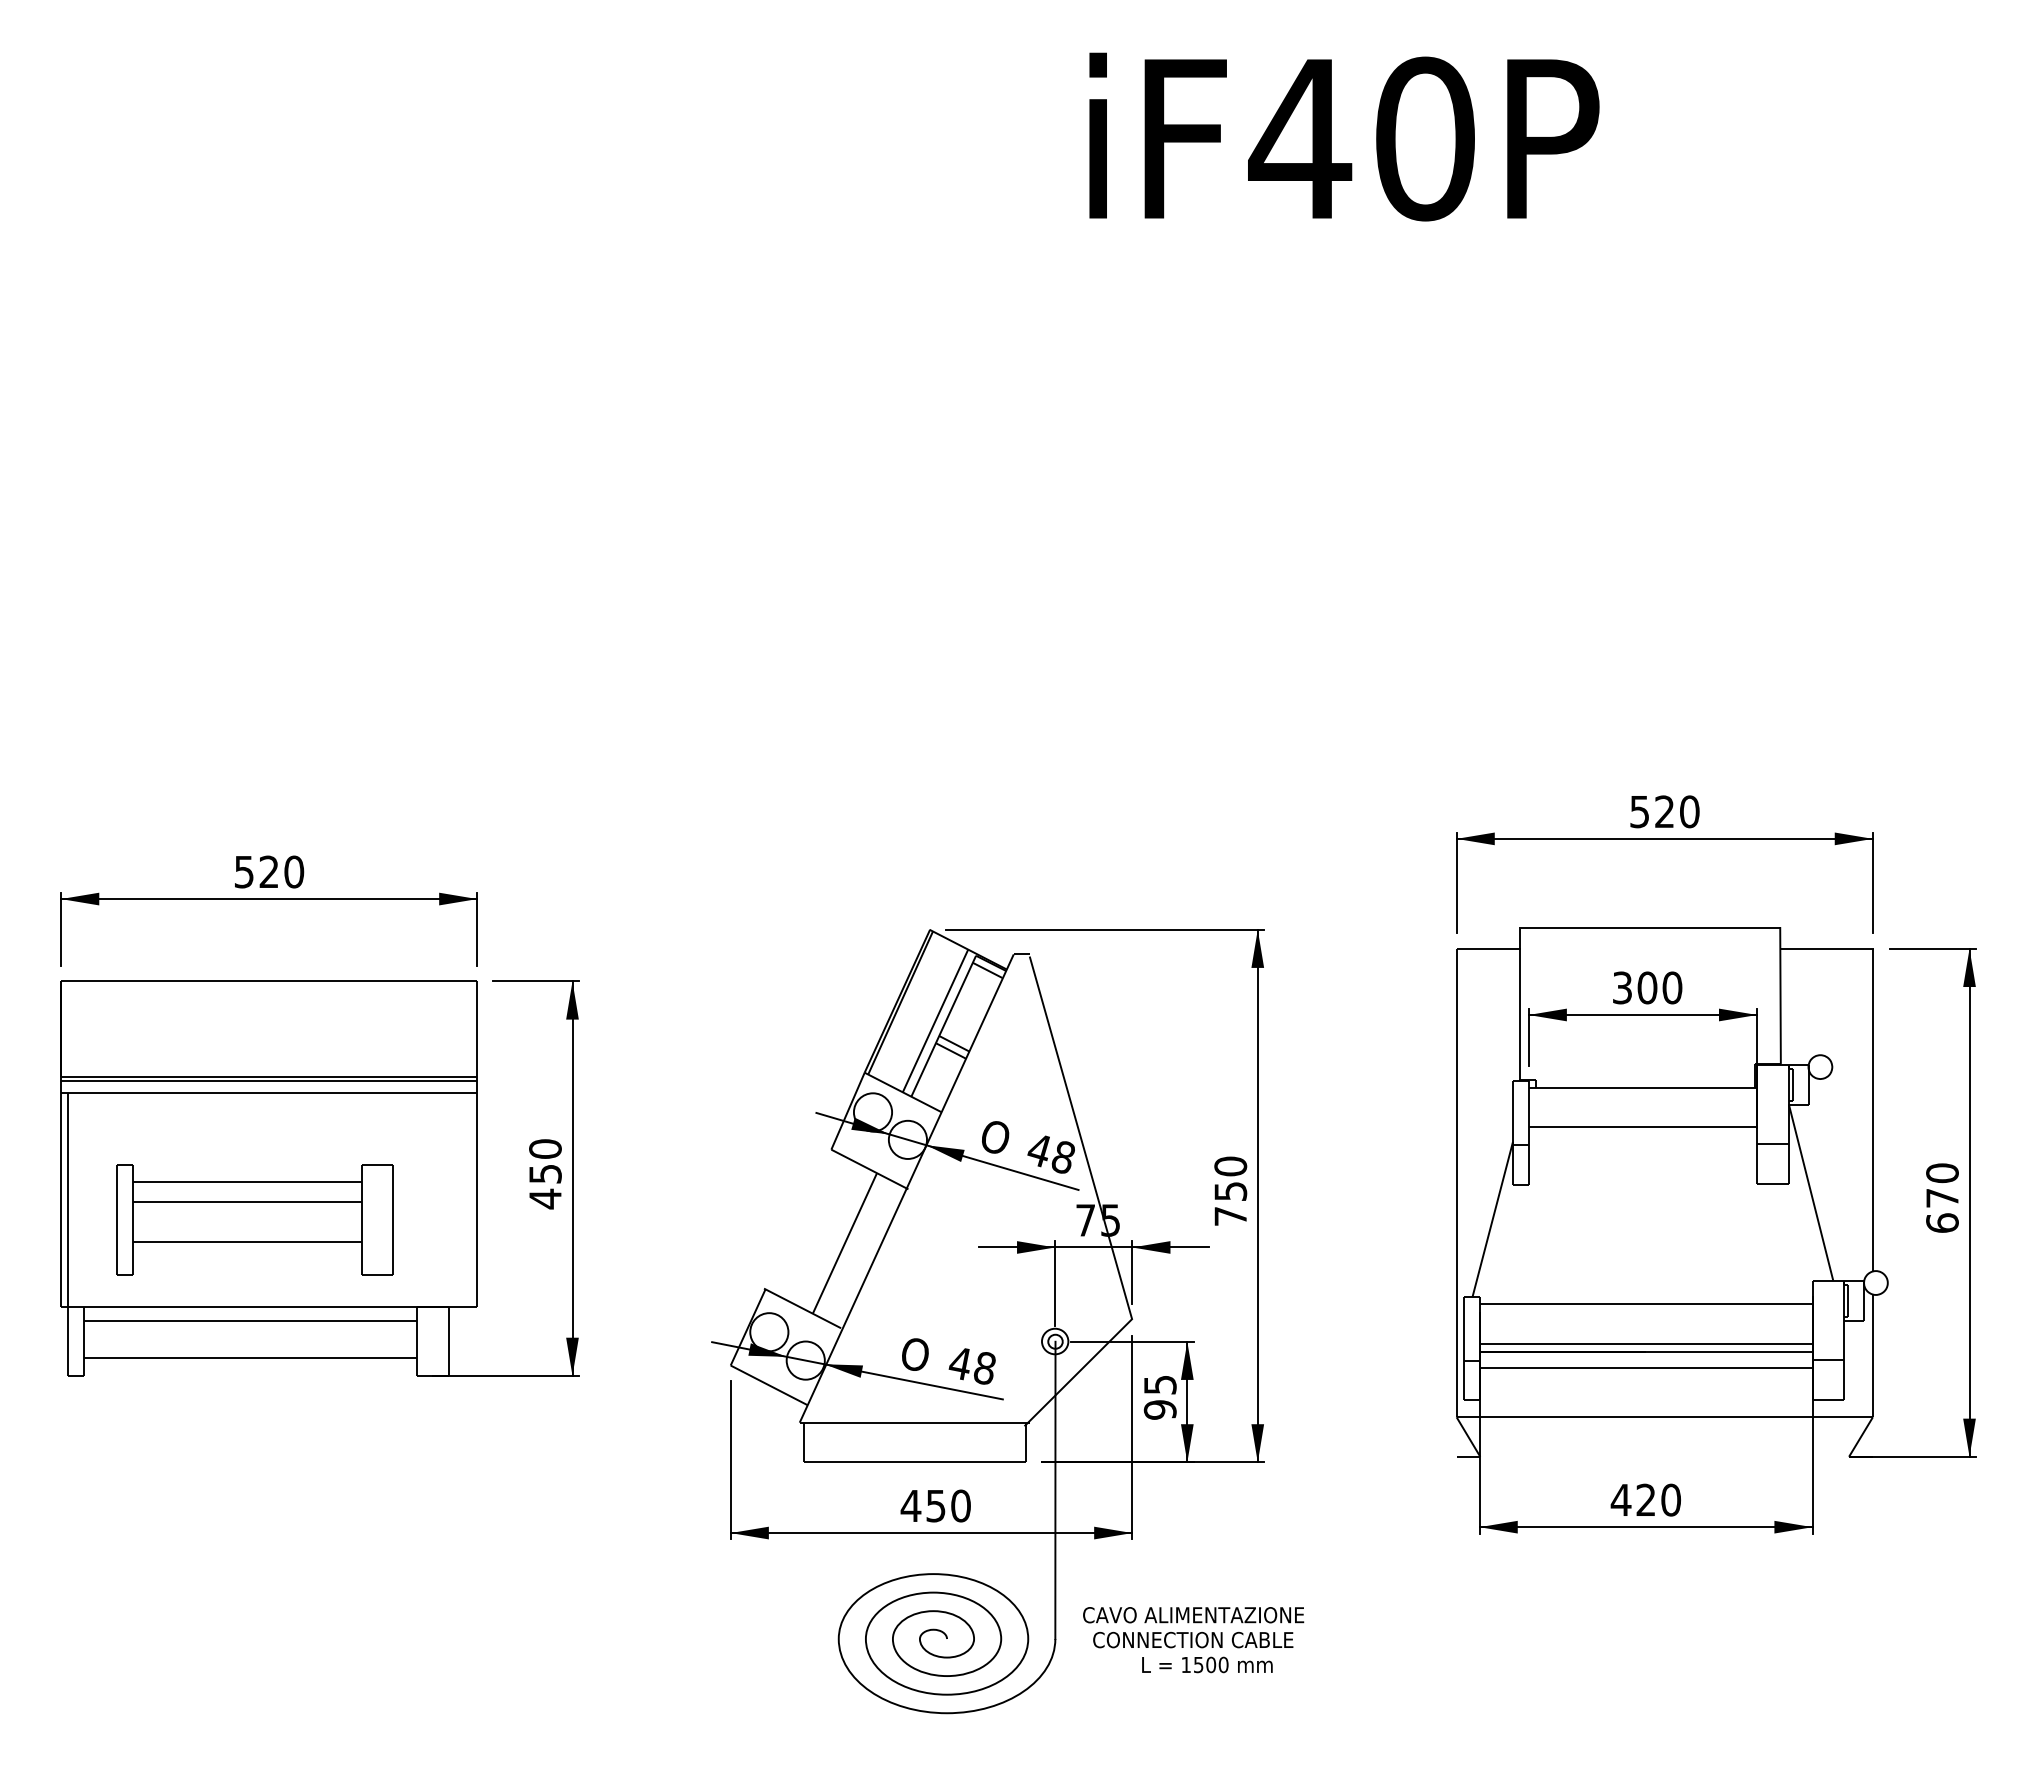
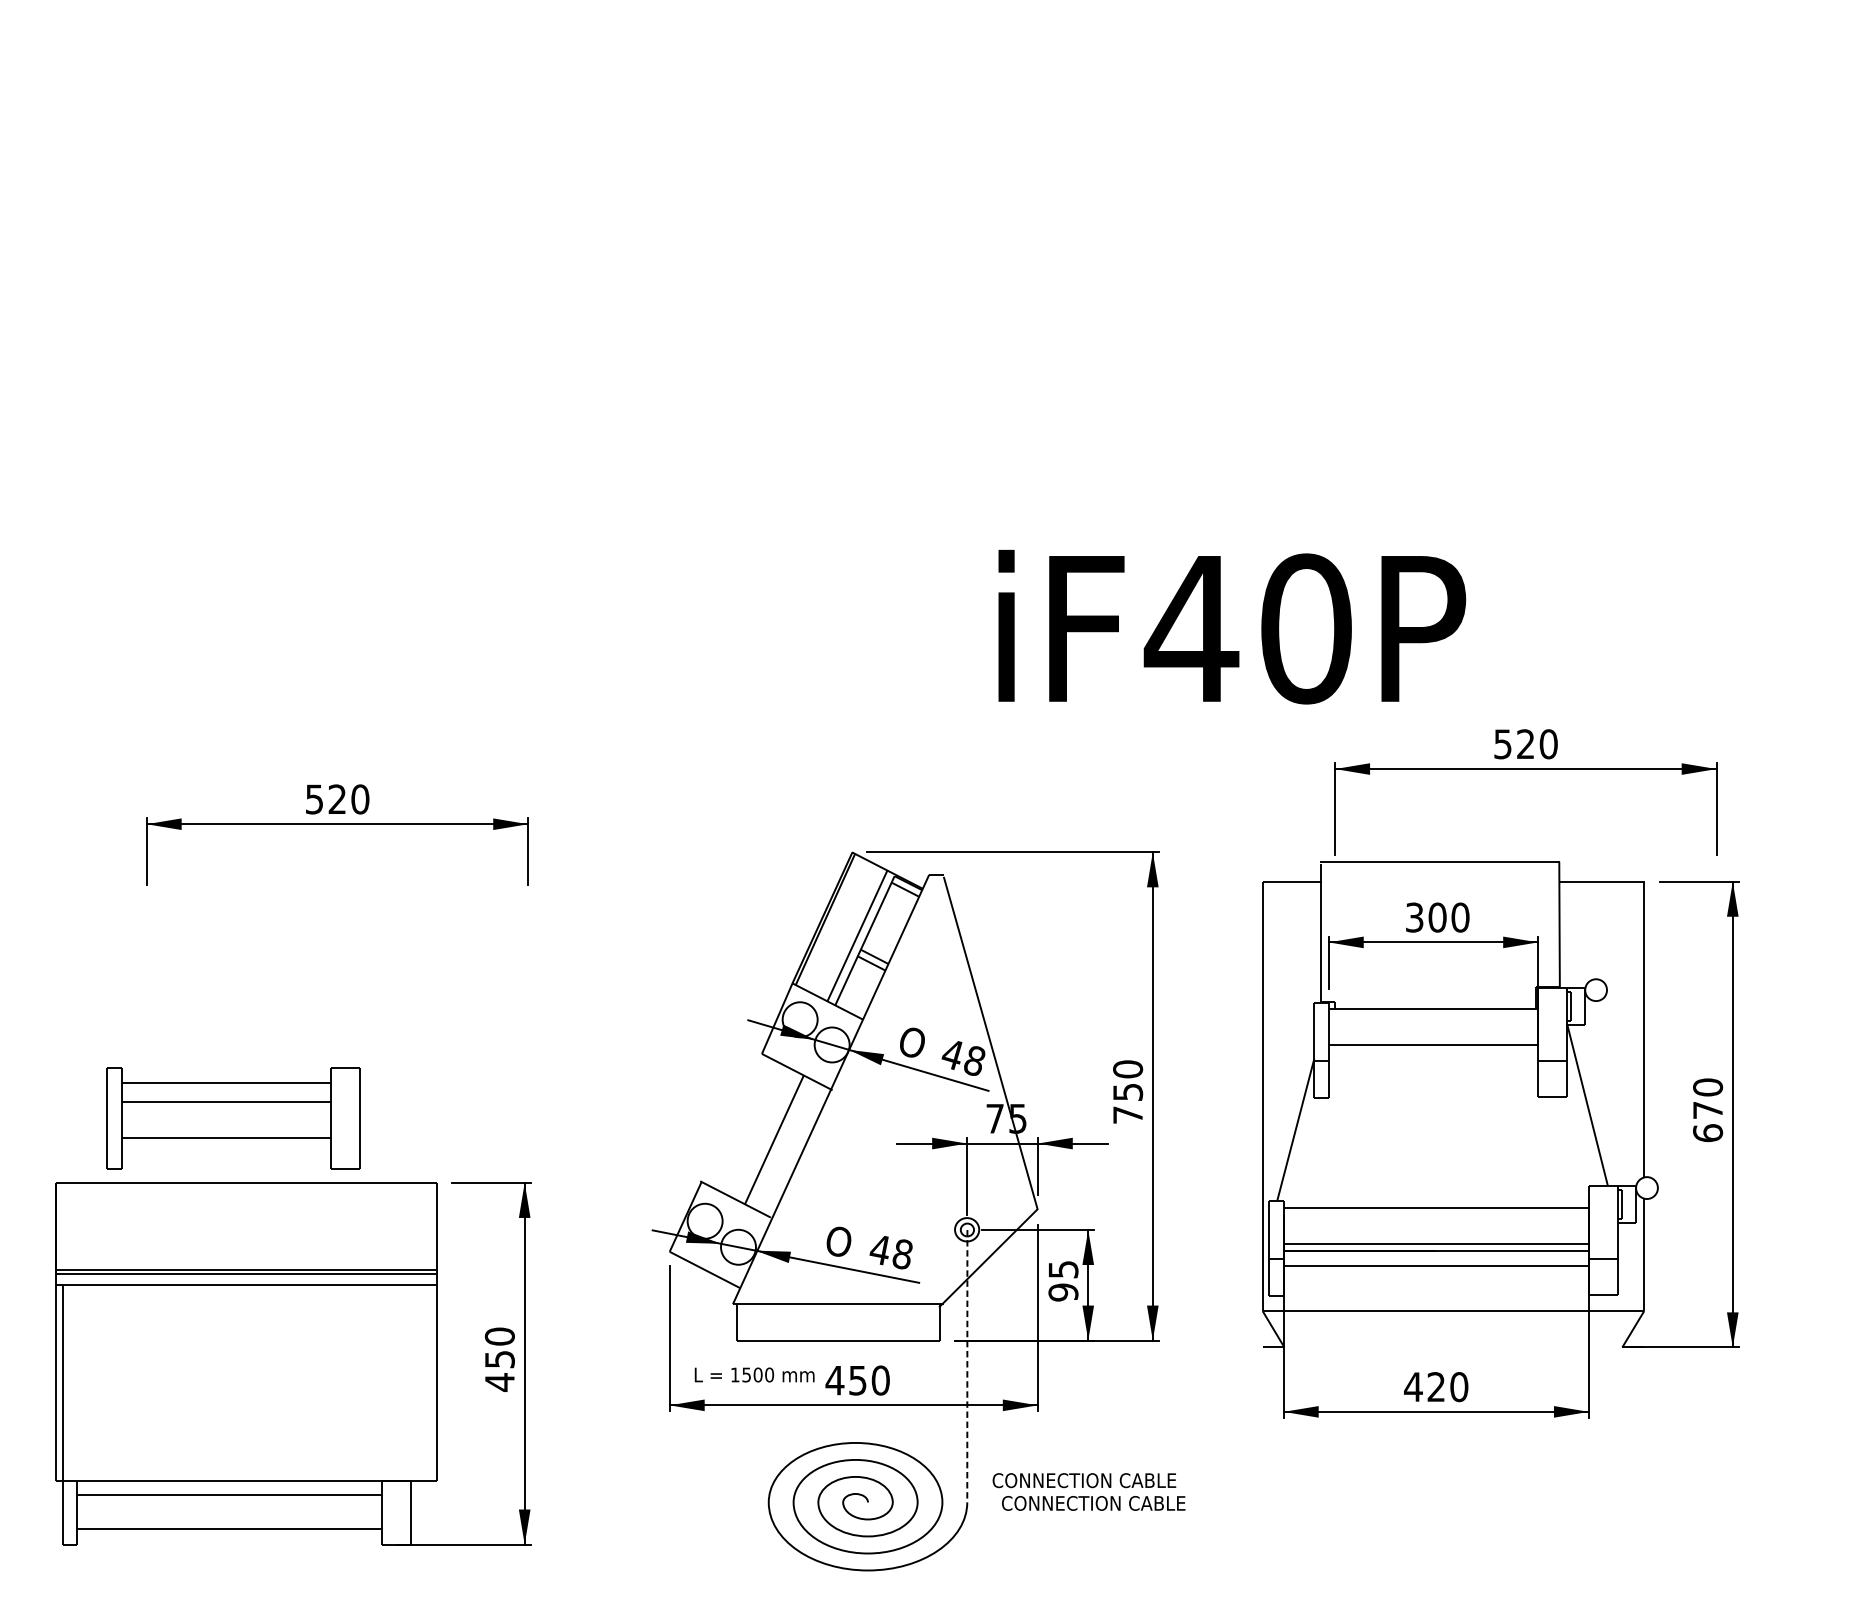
text: (1344, 136) -> (1232, 626), moved
part: (268, 899) -> (336, 824), moved
part: (319, 1178) -> (292, 1363), moved
part: (1716, 1230) -> (1500, 1139), moved
line: (1055, 1490) -> (967, 1366), solid -> dashed
text: (1200, 1615) -> (1100, 1480), CAVO ALIMENTAZIONE -> CONNECTION CABLE
text: (1207, 1664) -> (754, 1374), moved

